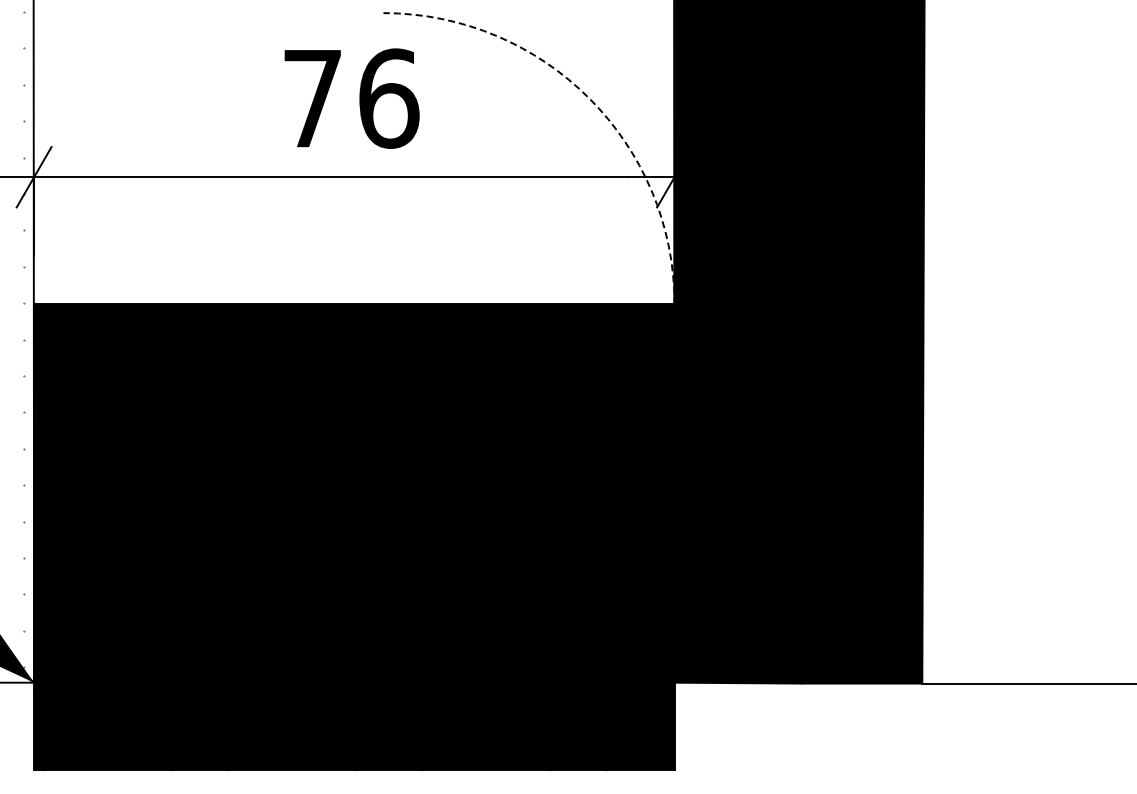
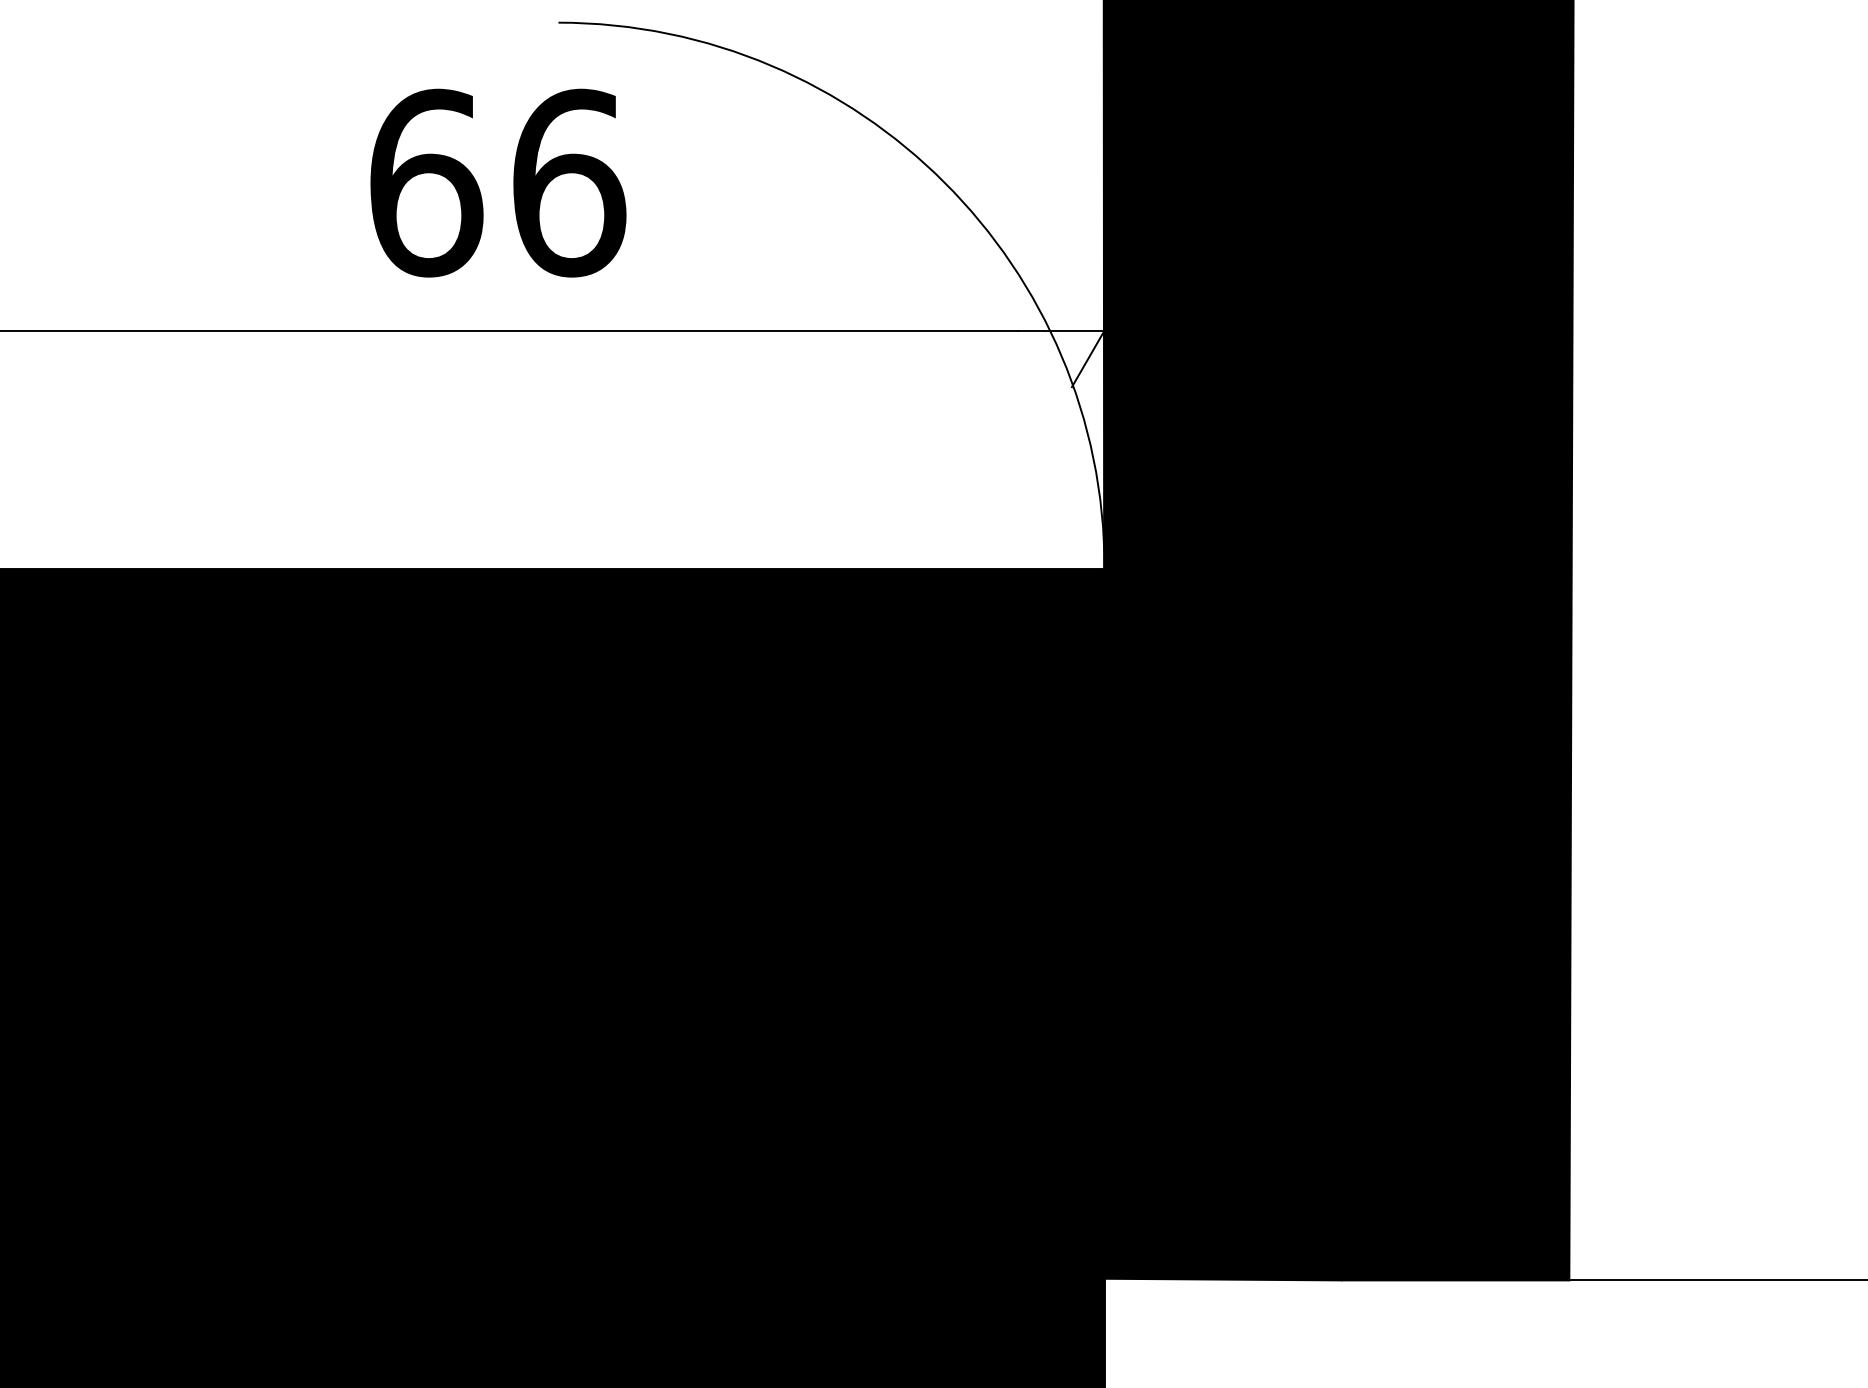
text: (313, 98) -> (427, 182), 76 -> 66
arc: (589, 98) -> (945, 182), dashed -> solid

